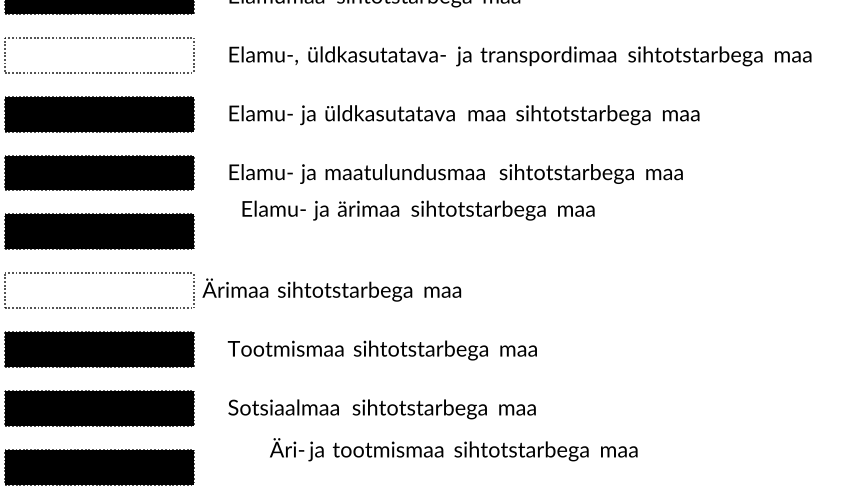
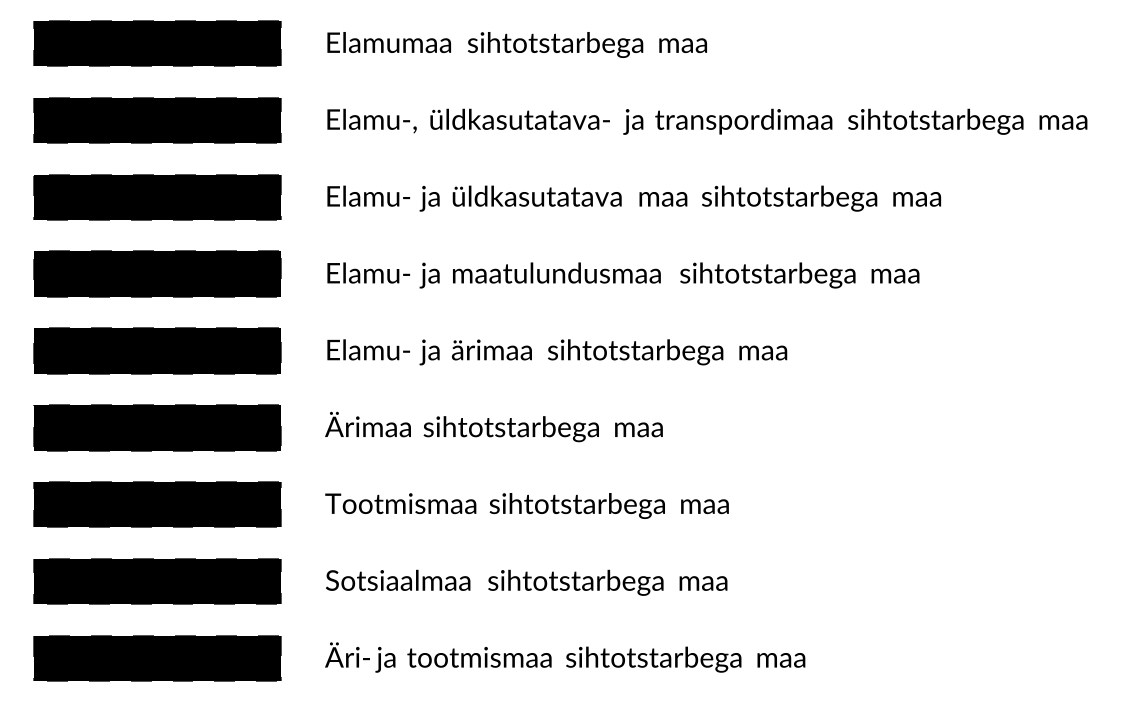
fill: (99, 55) -> (157, 120), added
text: (418, 210) -> (557, 352), moved
text: (331, 289) -> (493, 426), moved
fill: (99, 290) -> (157, 427), added
text: (453, 449) -> (565, 657), moved

